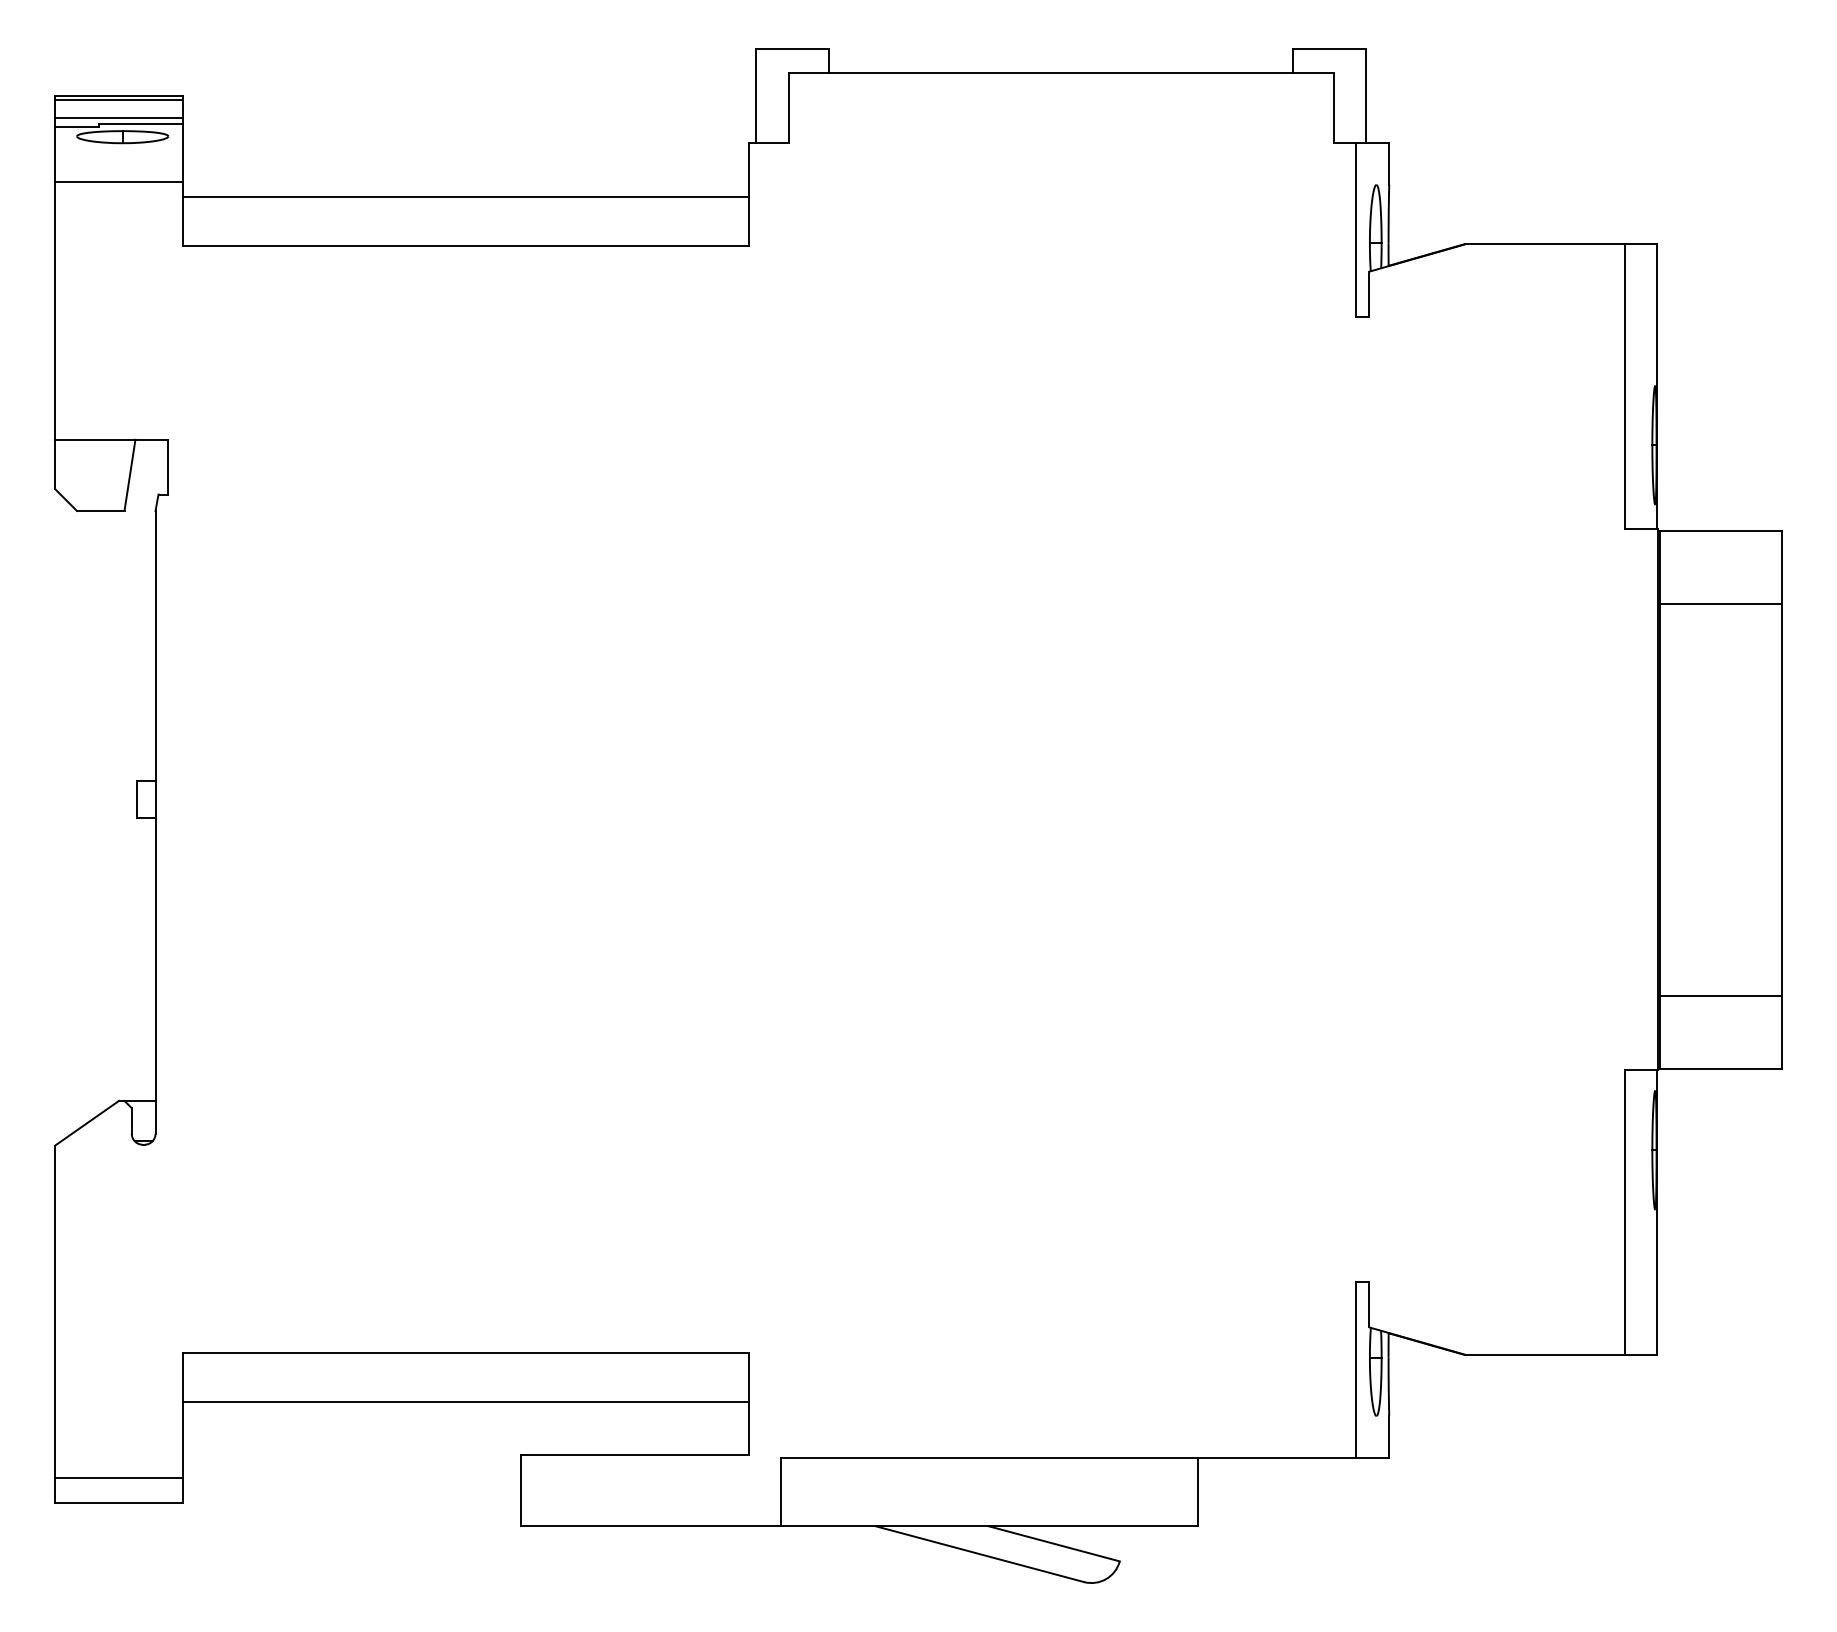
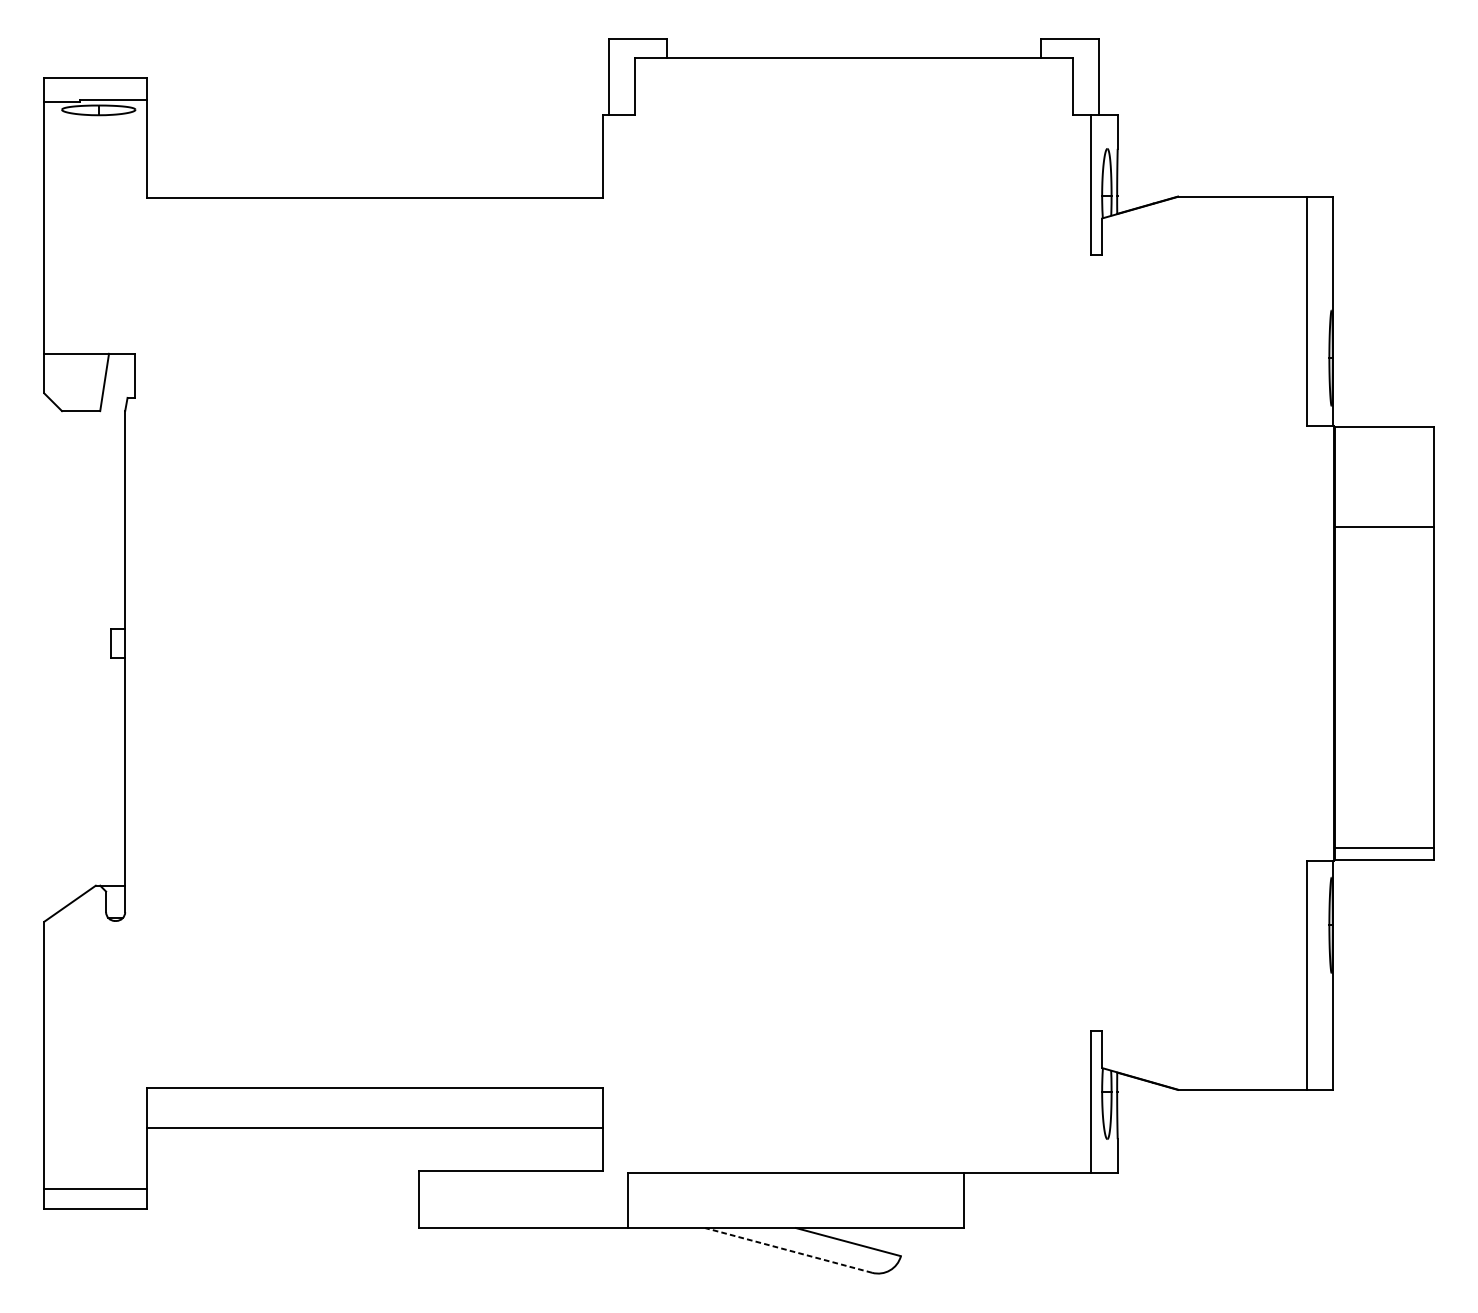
line: (118, 100) -> (95, 80), removed
line: (118, 117) -> (95, 94), removed
line: (118, 182) -> (95, 146), removed
line: (465, 196) -> (374, 158), removed
line: (1720, 604) -> (1384, 527), moved
line: (1720, 995) -> (1384, 848), moved
line: (979, 1554) -> (788, 1250), solid -> dashed

